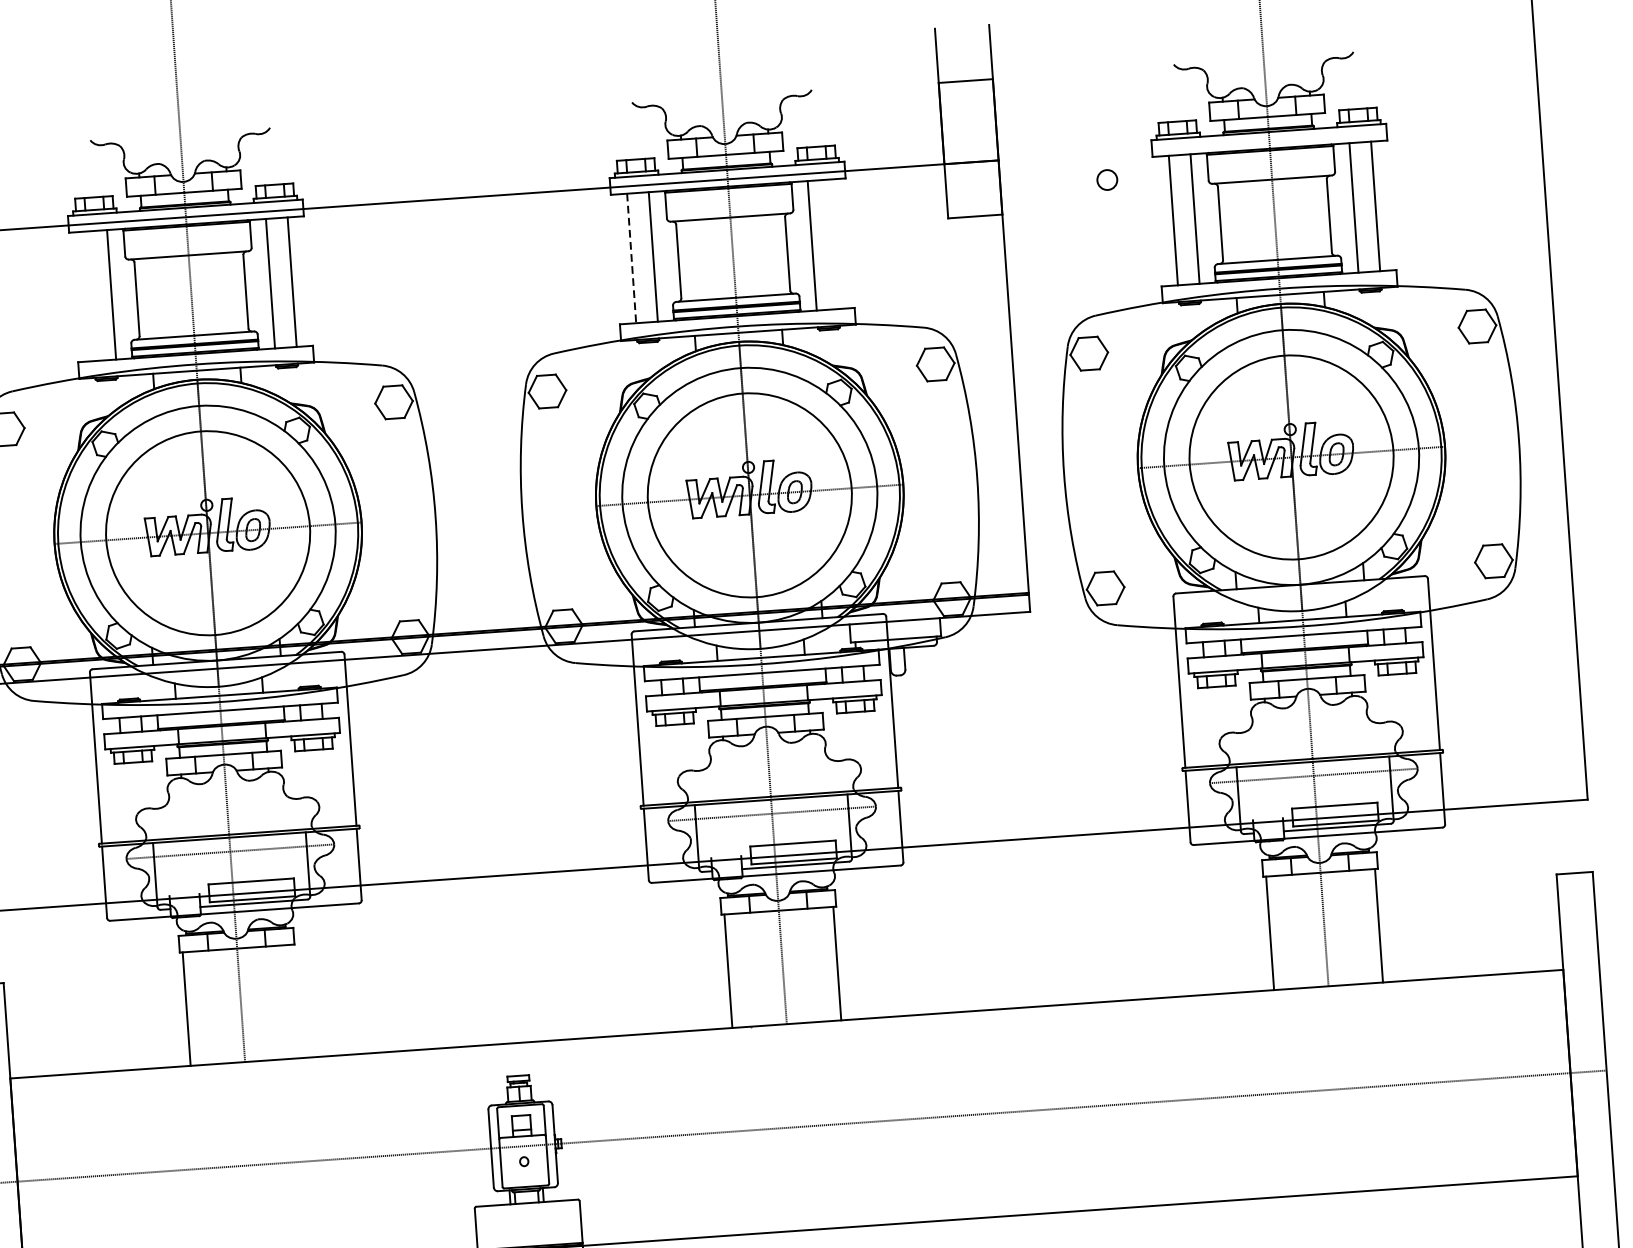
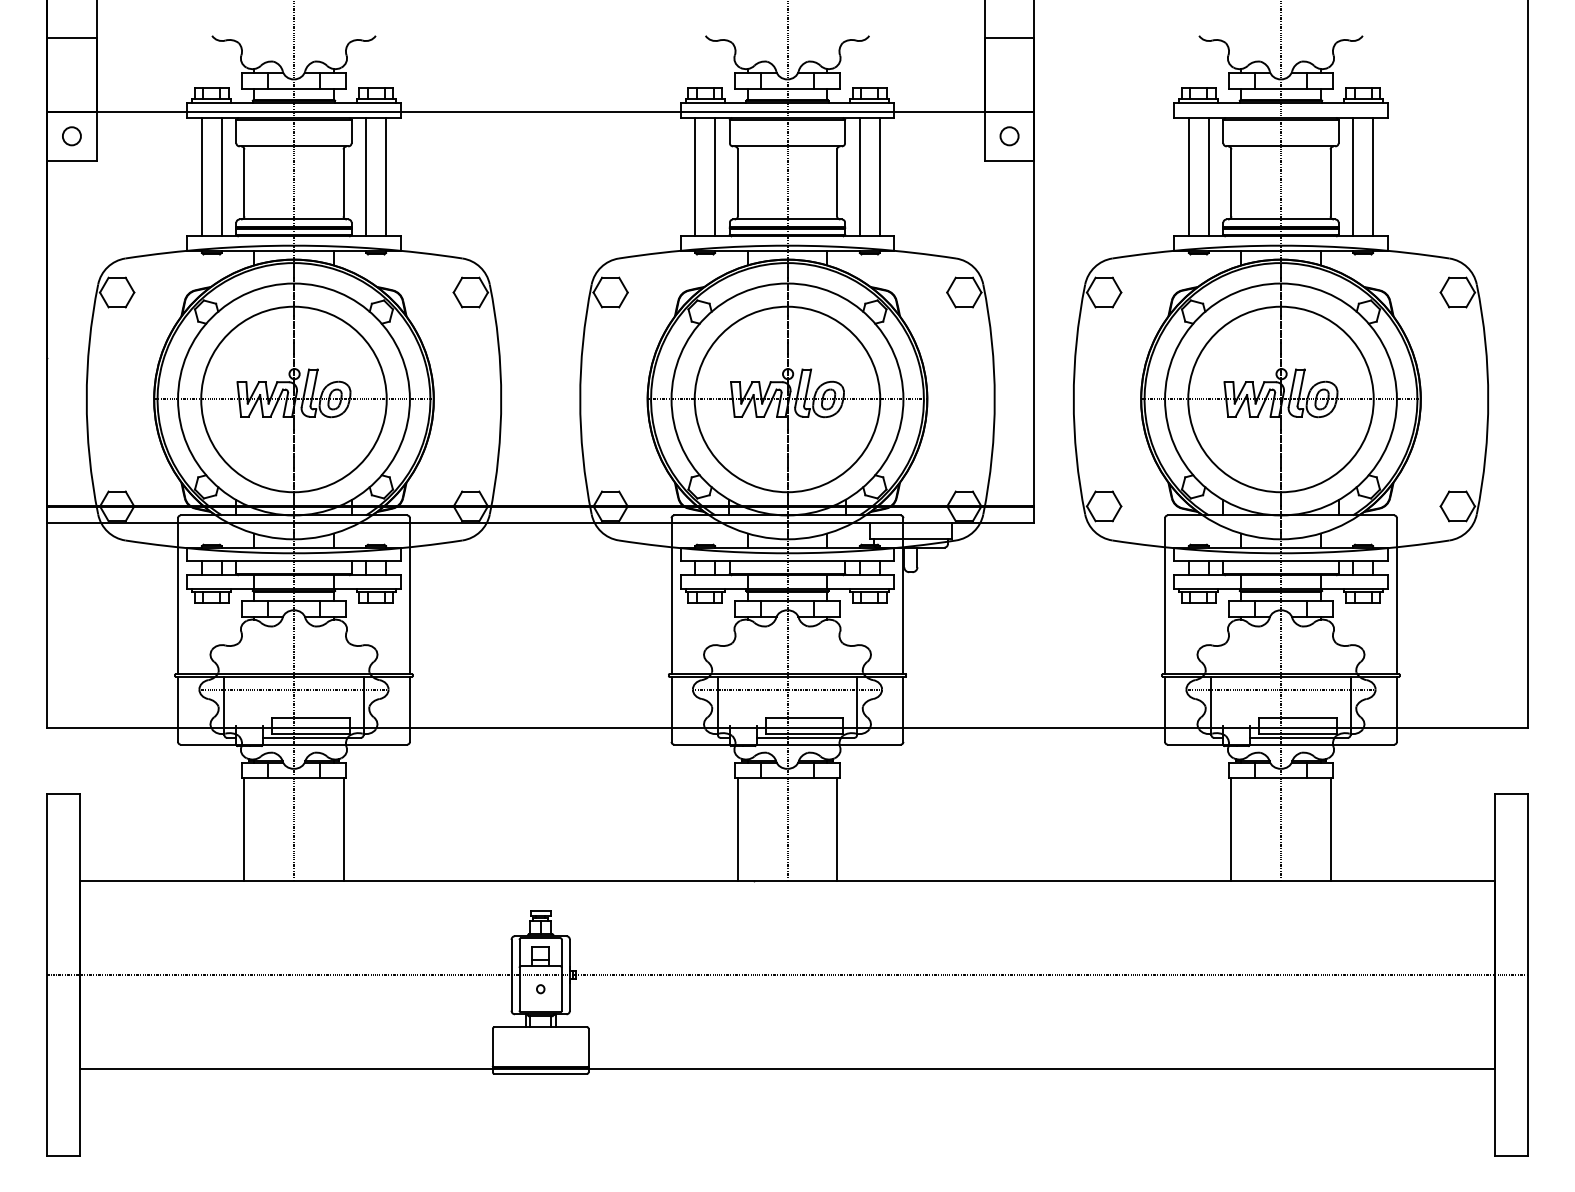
circle: (1107, 180) -> (1009, 136), moved
line: (833, 244) -> (879, 177), added
line: (631, 258) -> (695, 177), dashed -> solid
line: (89, 296) -> (201, 177), added
line: (295, 1001) -> (343, 829), added

